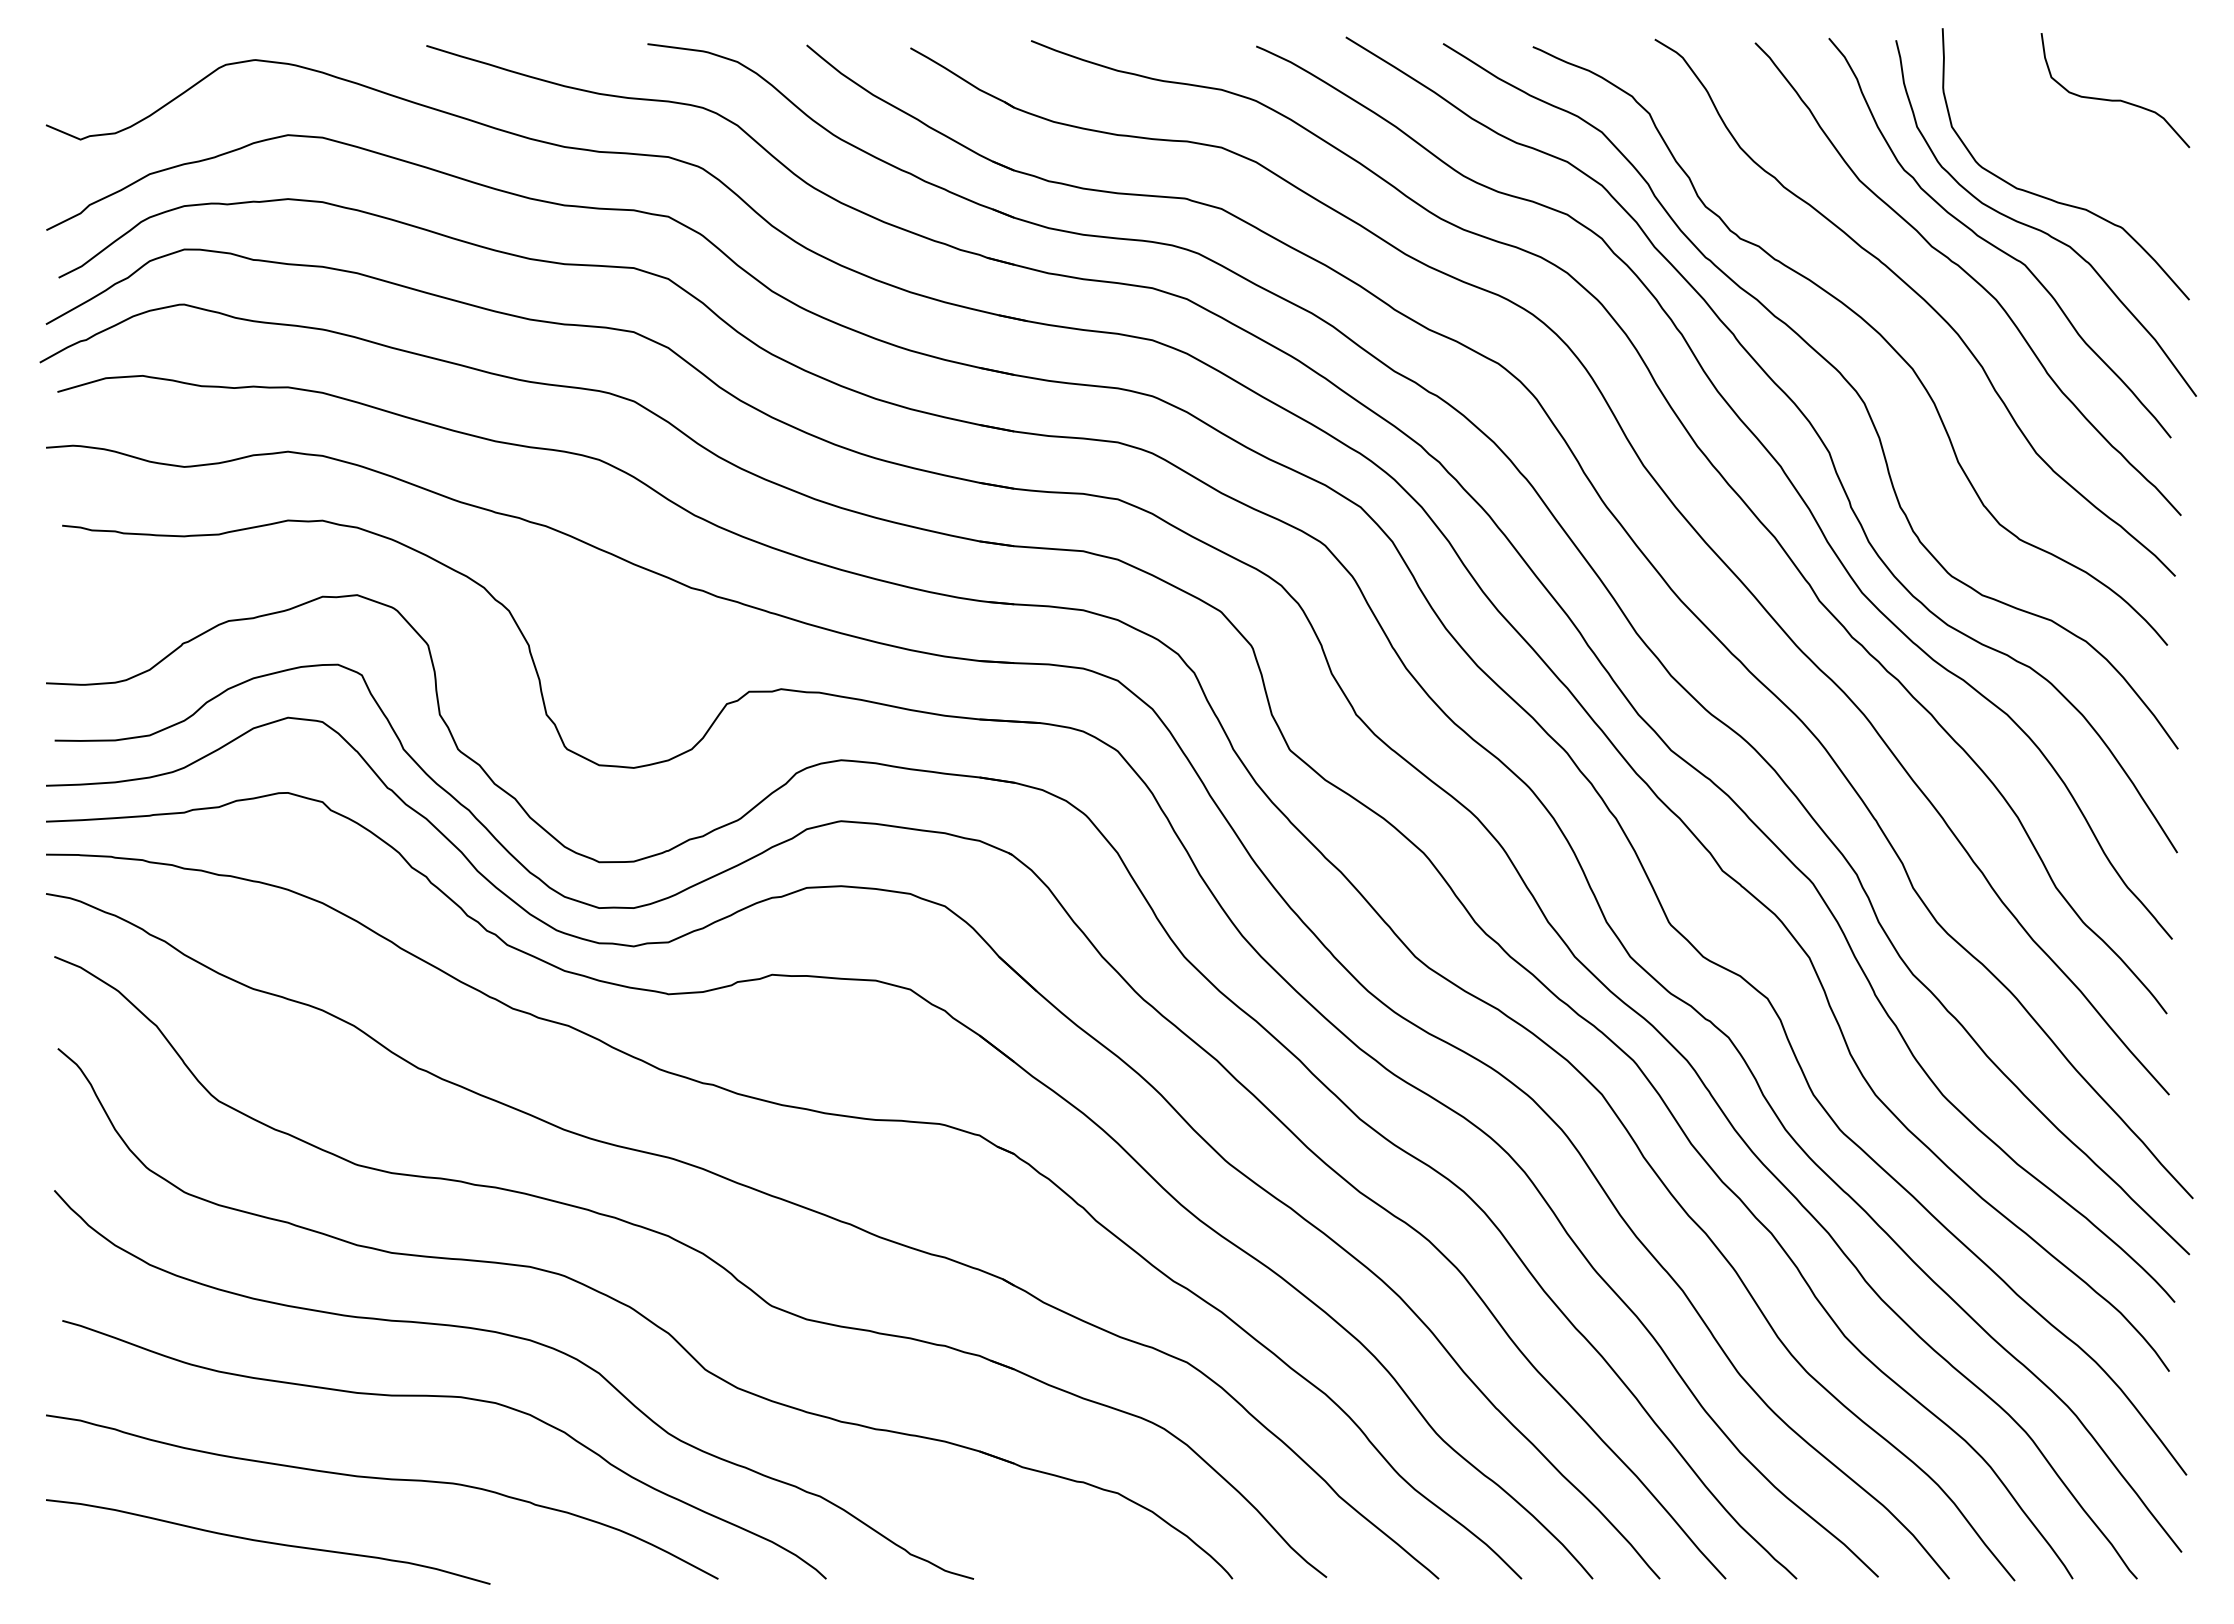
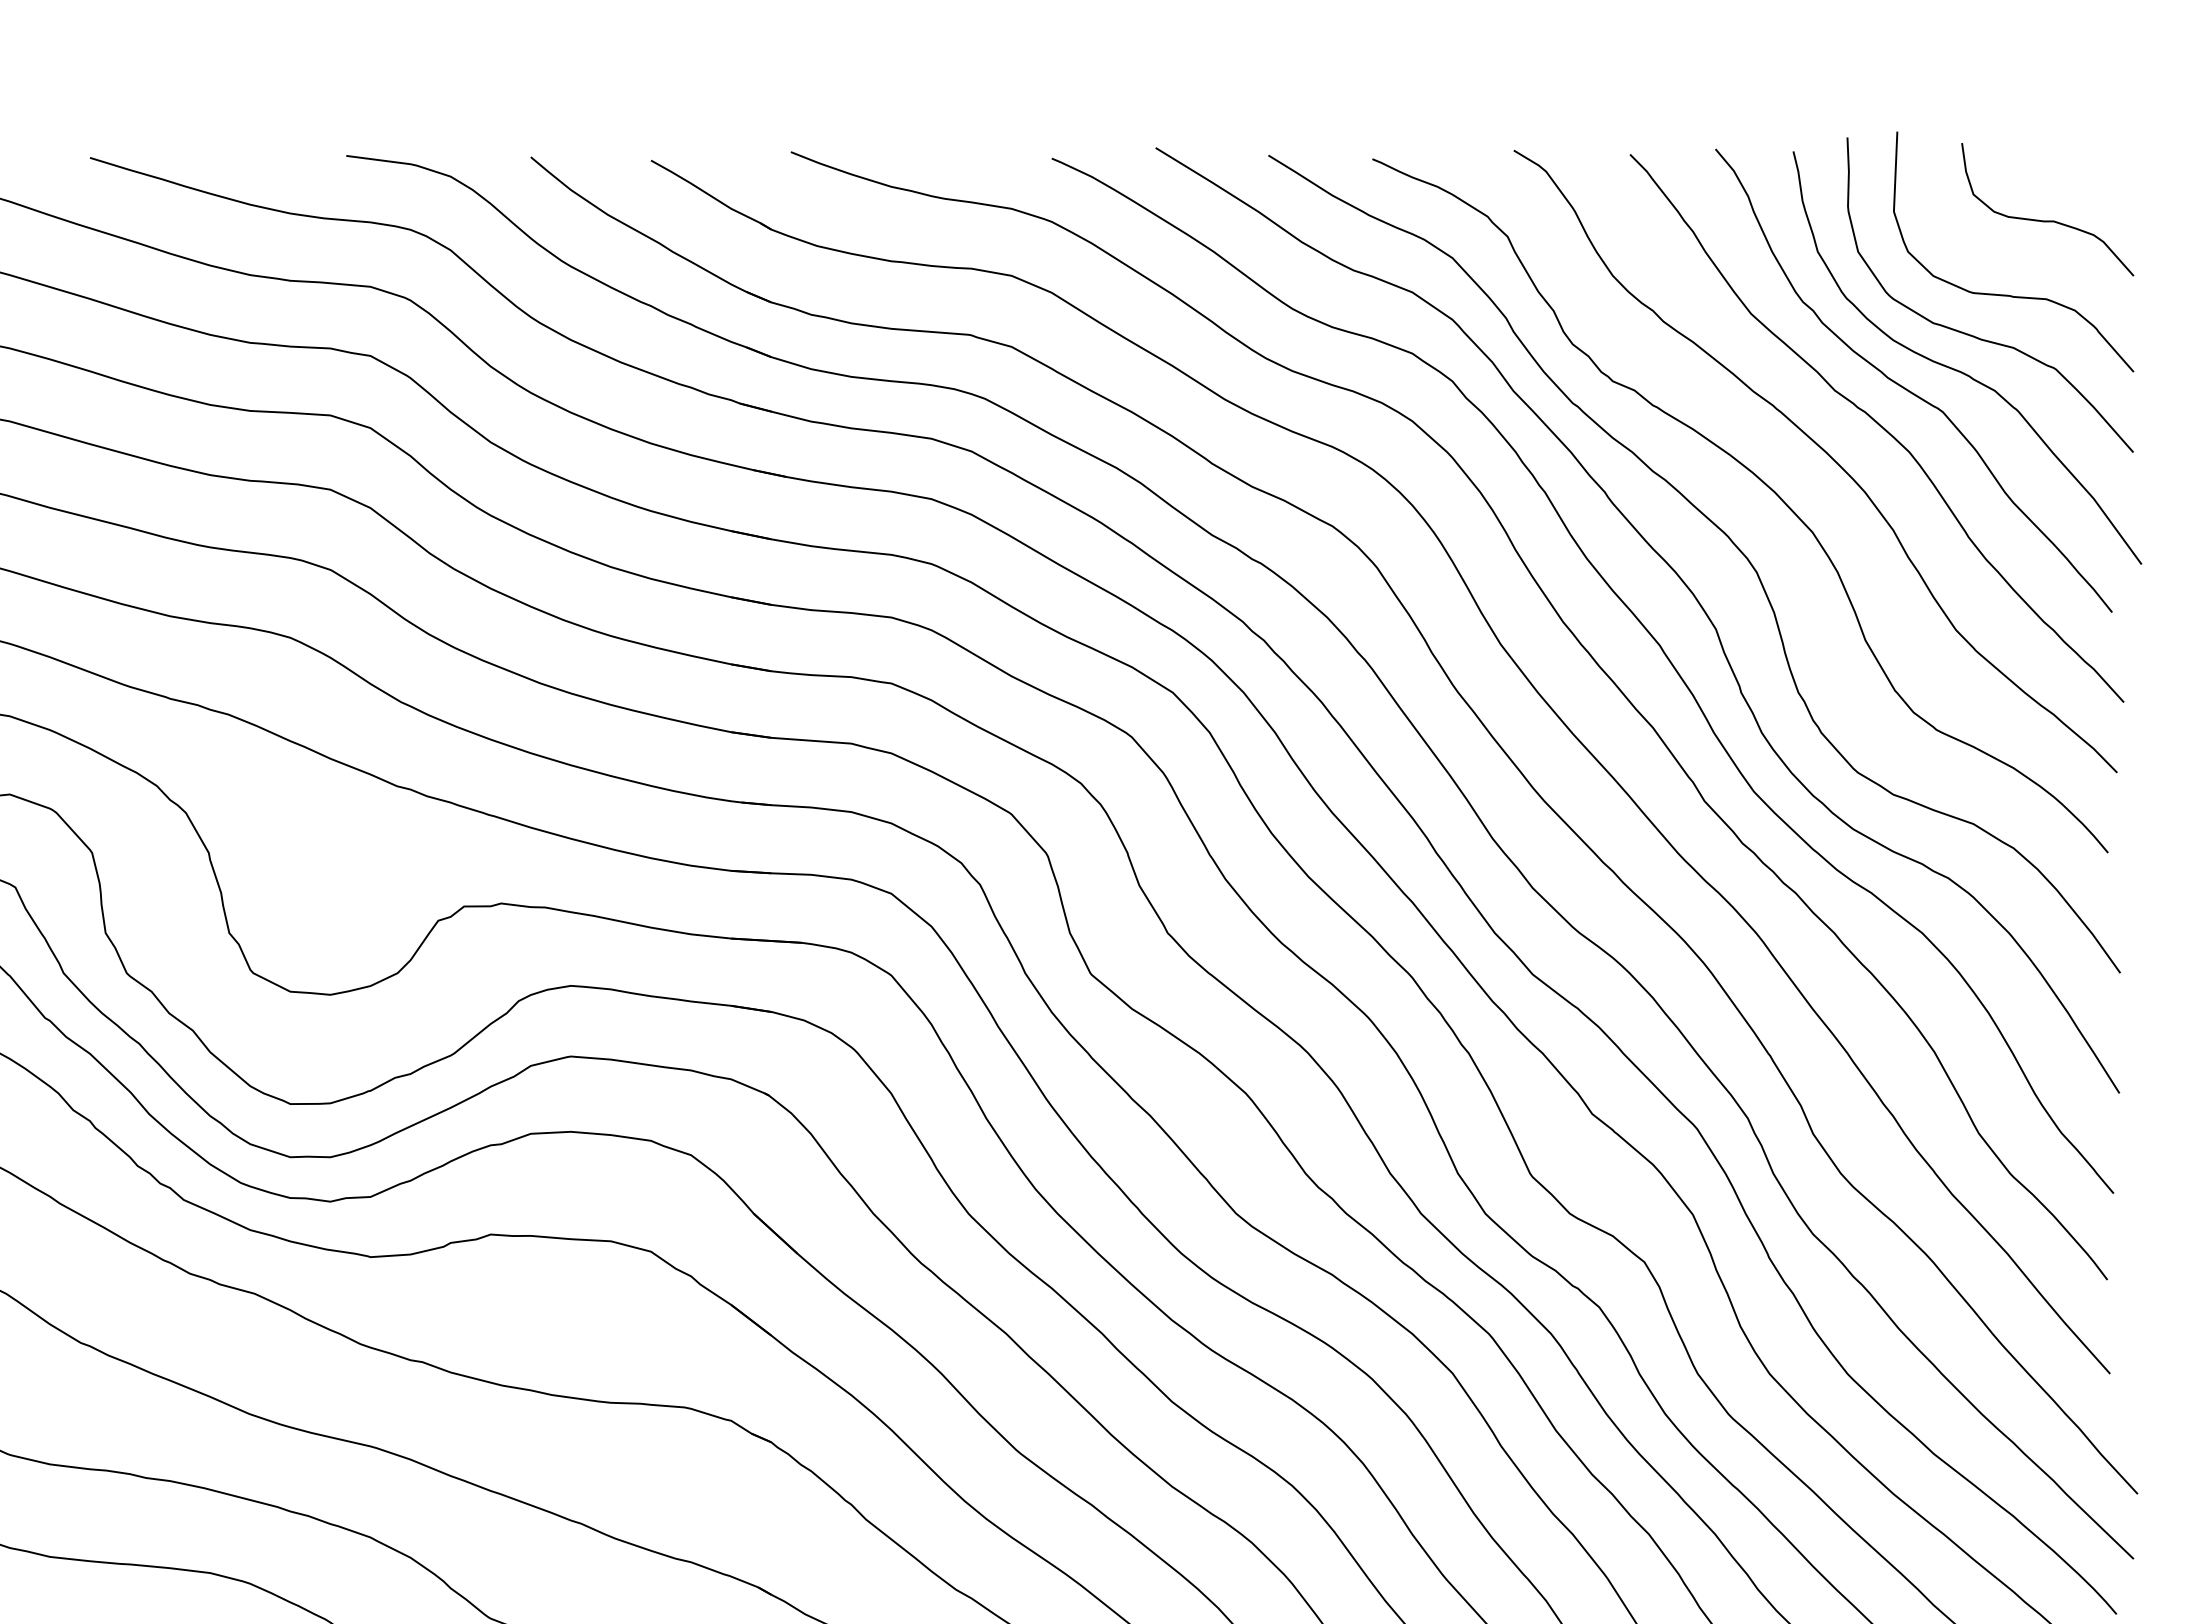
curve: (2080, 163) -> (2007, 294), added

